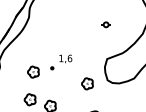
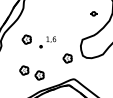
part: (105, 24) -> (93, 13), moved
part: (33, 71) -> (26, 39), moved

